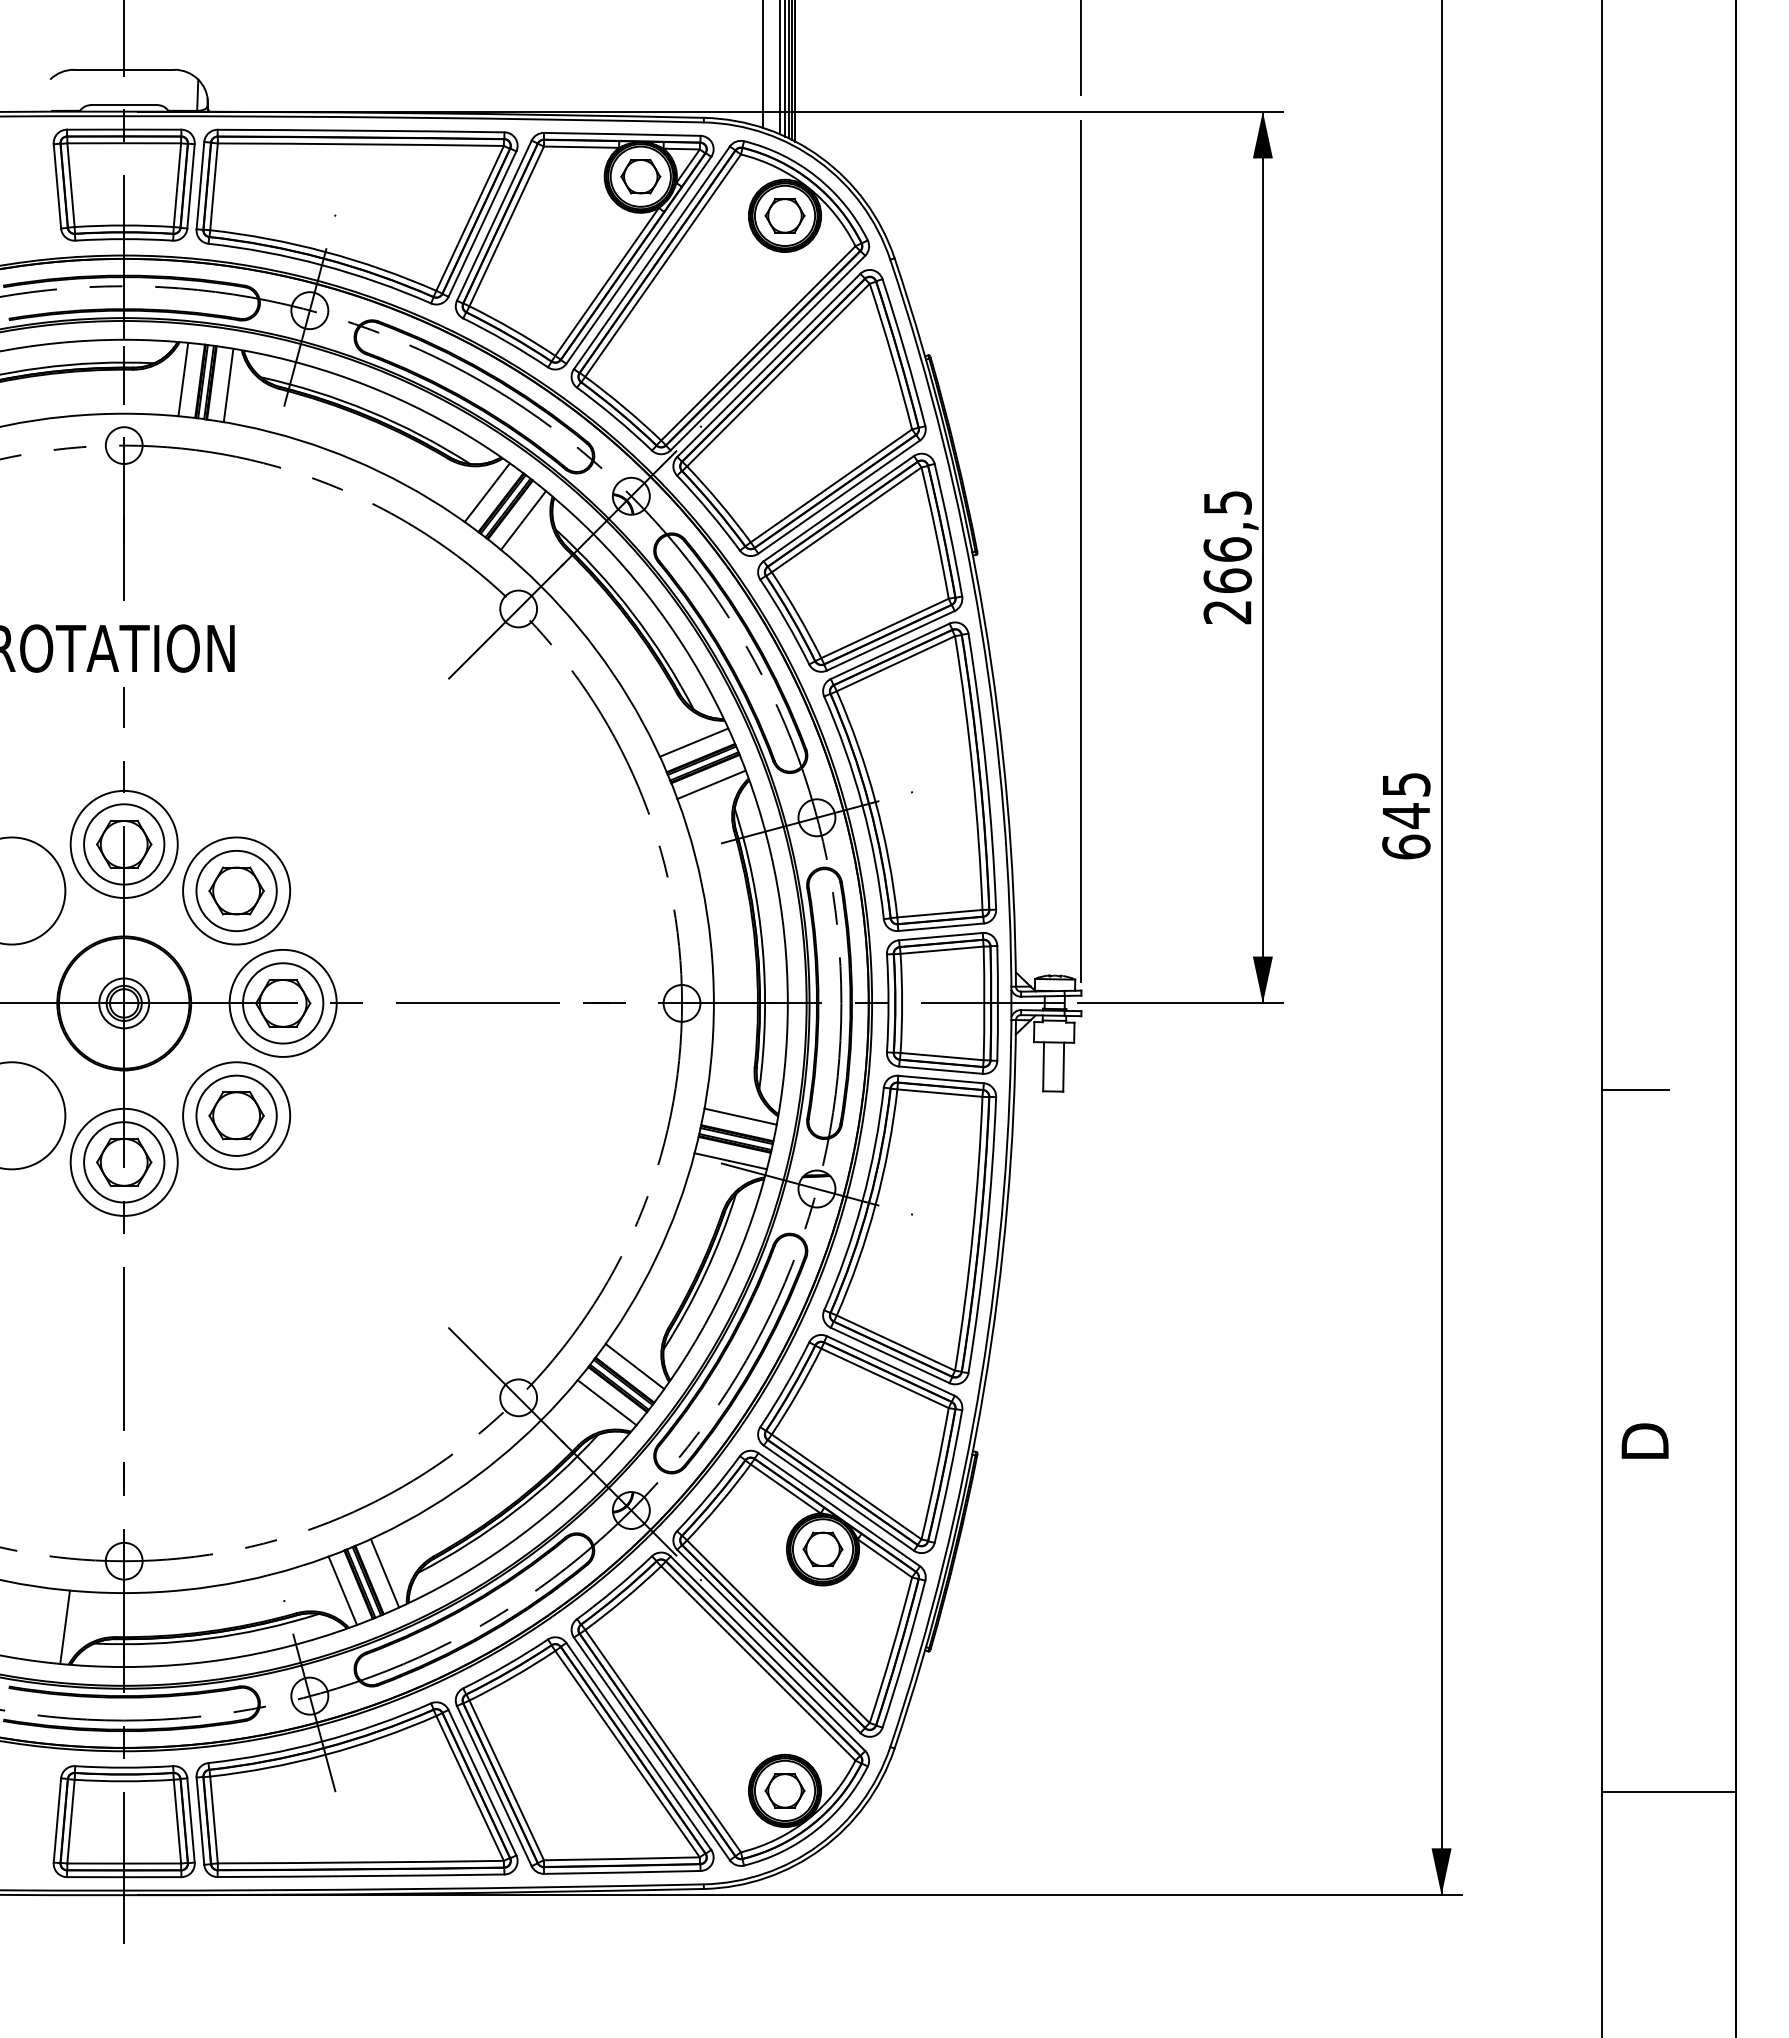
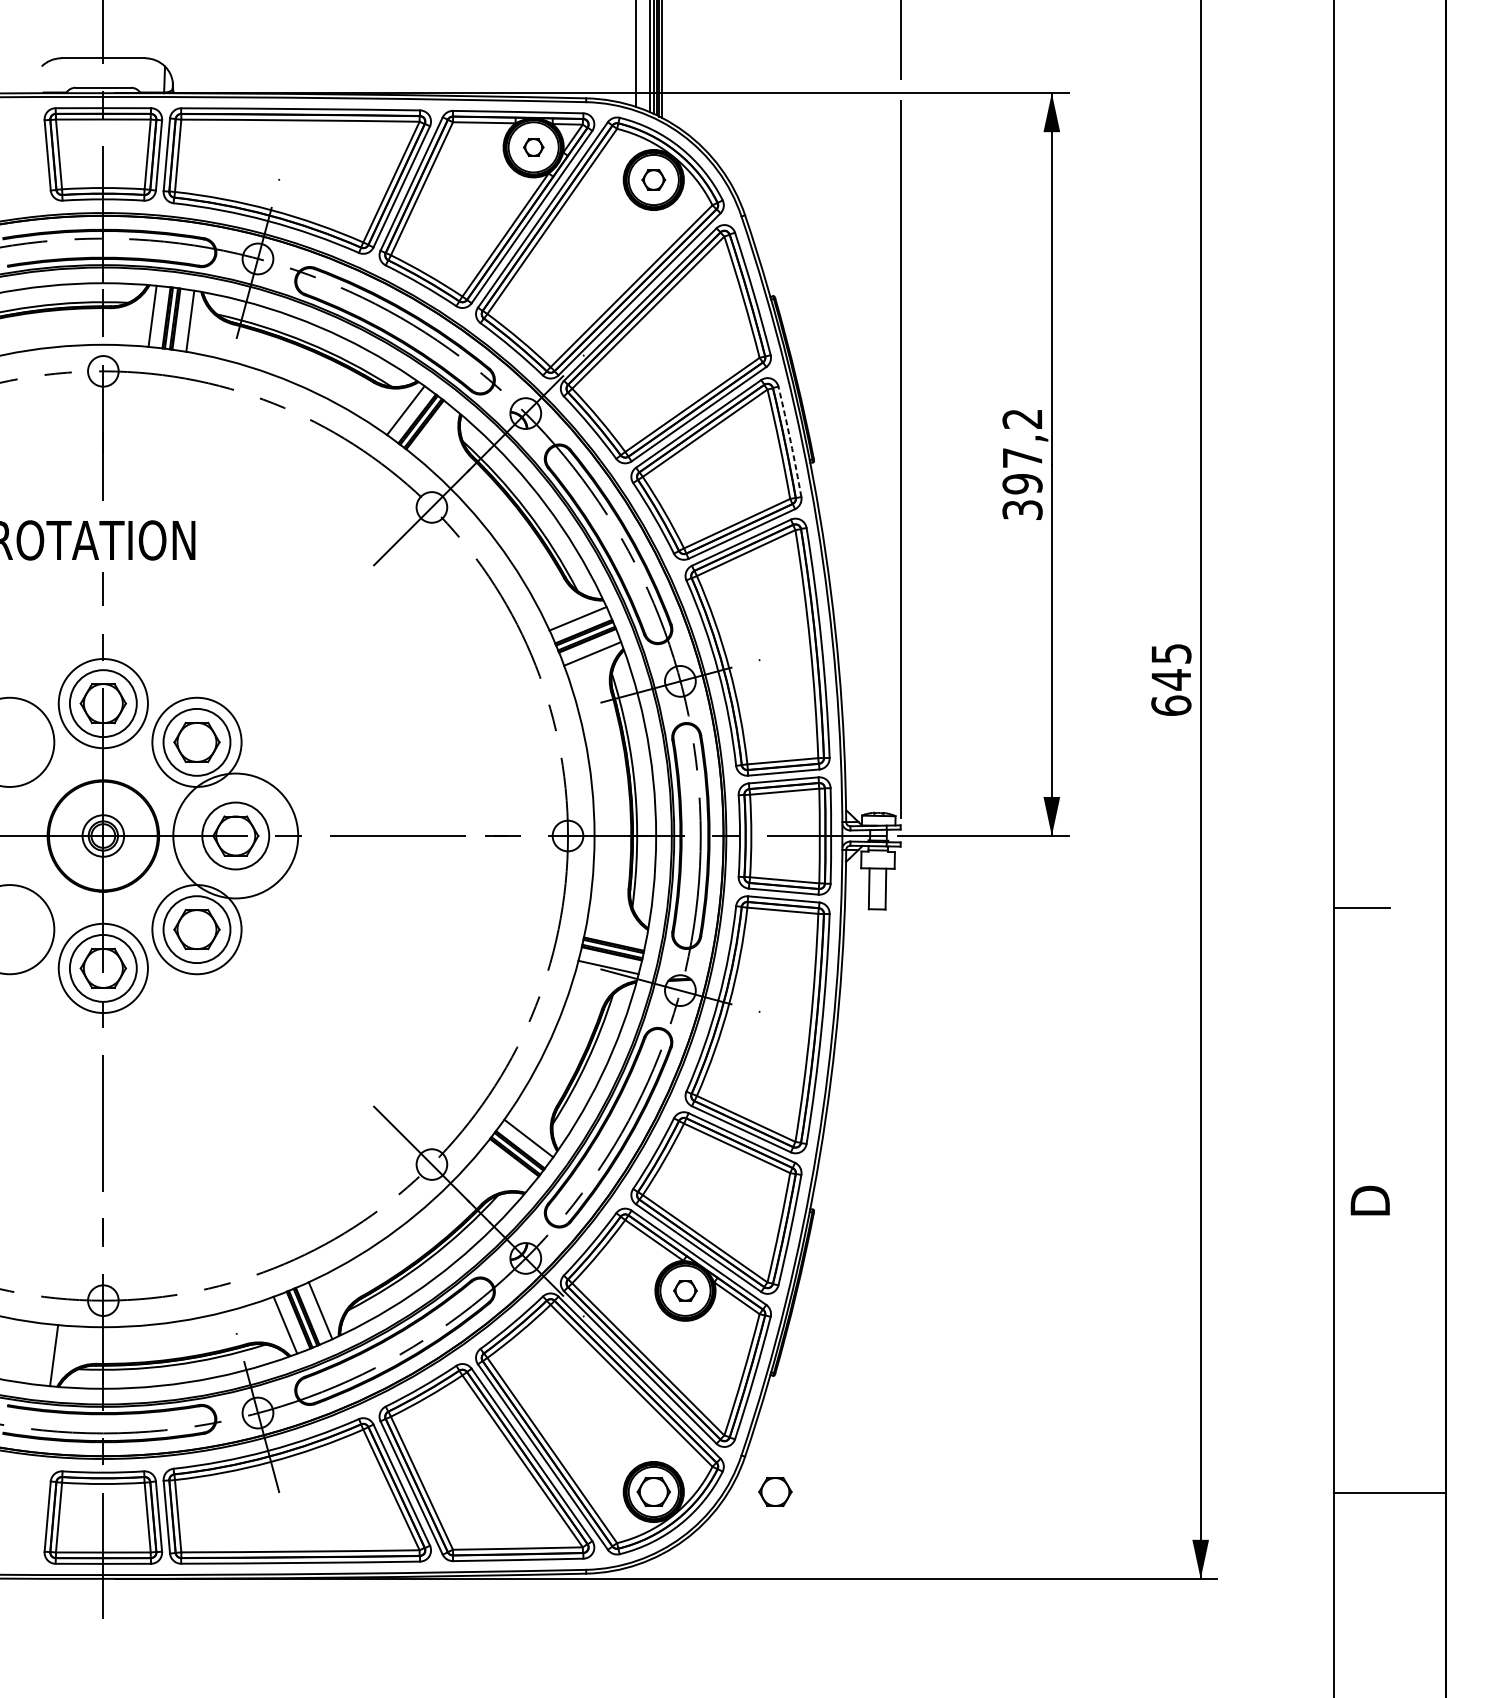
part: (640, 176) -> (533, 147), size x0.6
part: (784, 215) -> (653, 179), size x0.7
line: (523, 520) -> (435, 433), removed
arc: (949, 530) -> (790, 442), solid -> dashed
text: (1227, 557) -> (1022, 464), 266,5 -> 397,2
circle: (282, 1002) -> (235, 835), size x1.4
line: (740, 1116) -> (616, 930), removed
line: (606, 1402) -> (505, 1168), removed
part: (822, 1549) -> (685, 1290), size x0.7
part: (930, 1790) -> (774, 1491), added

